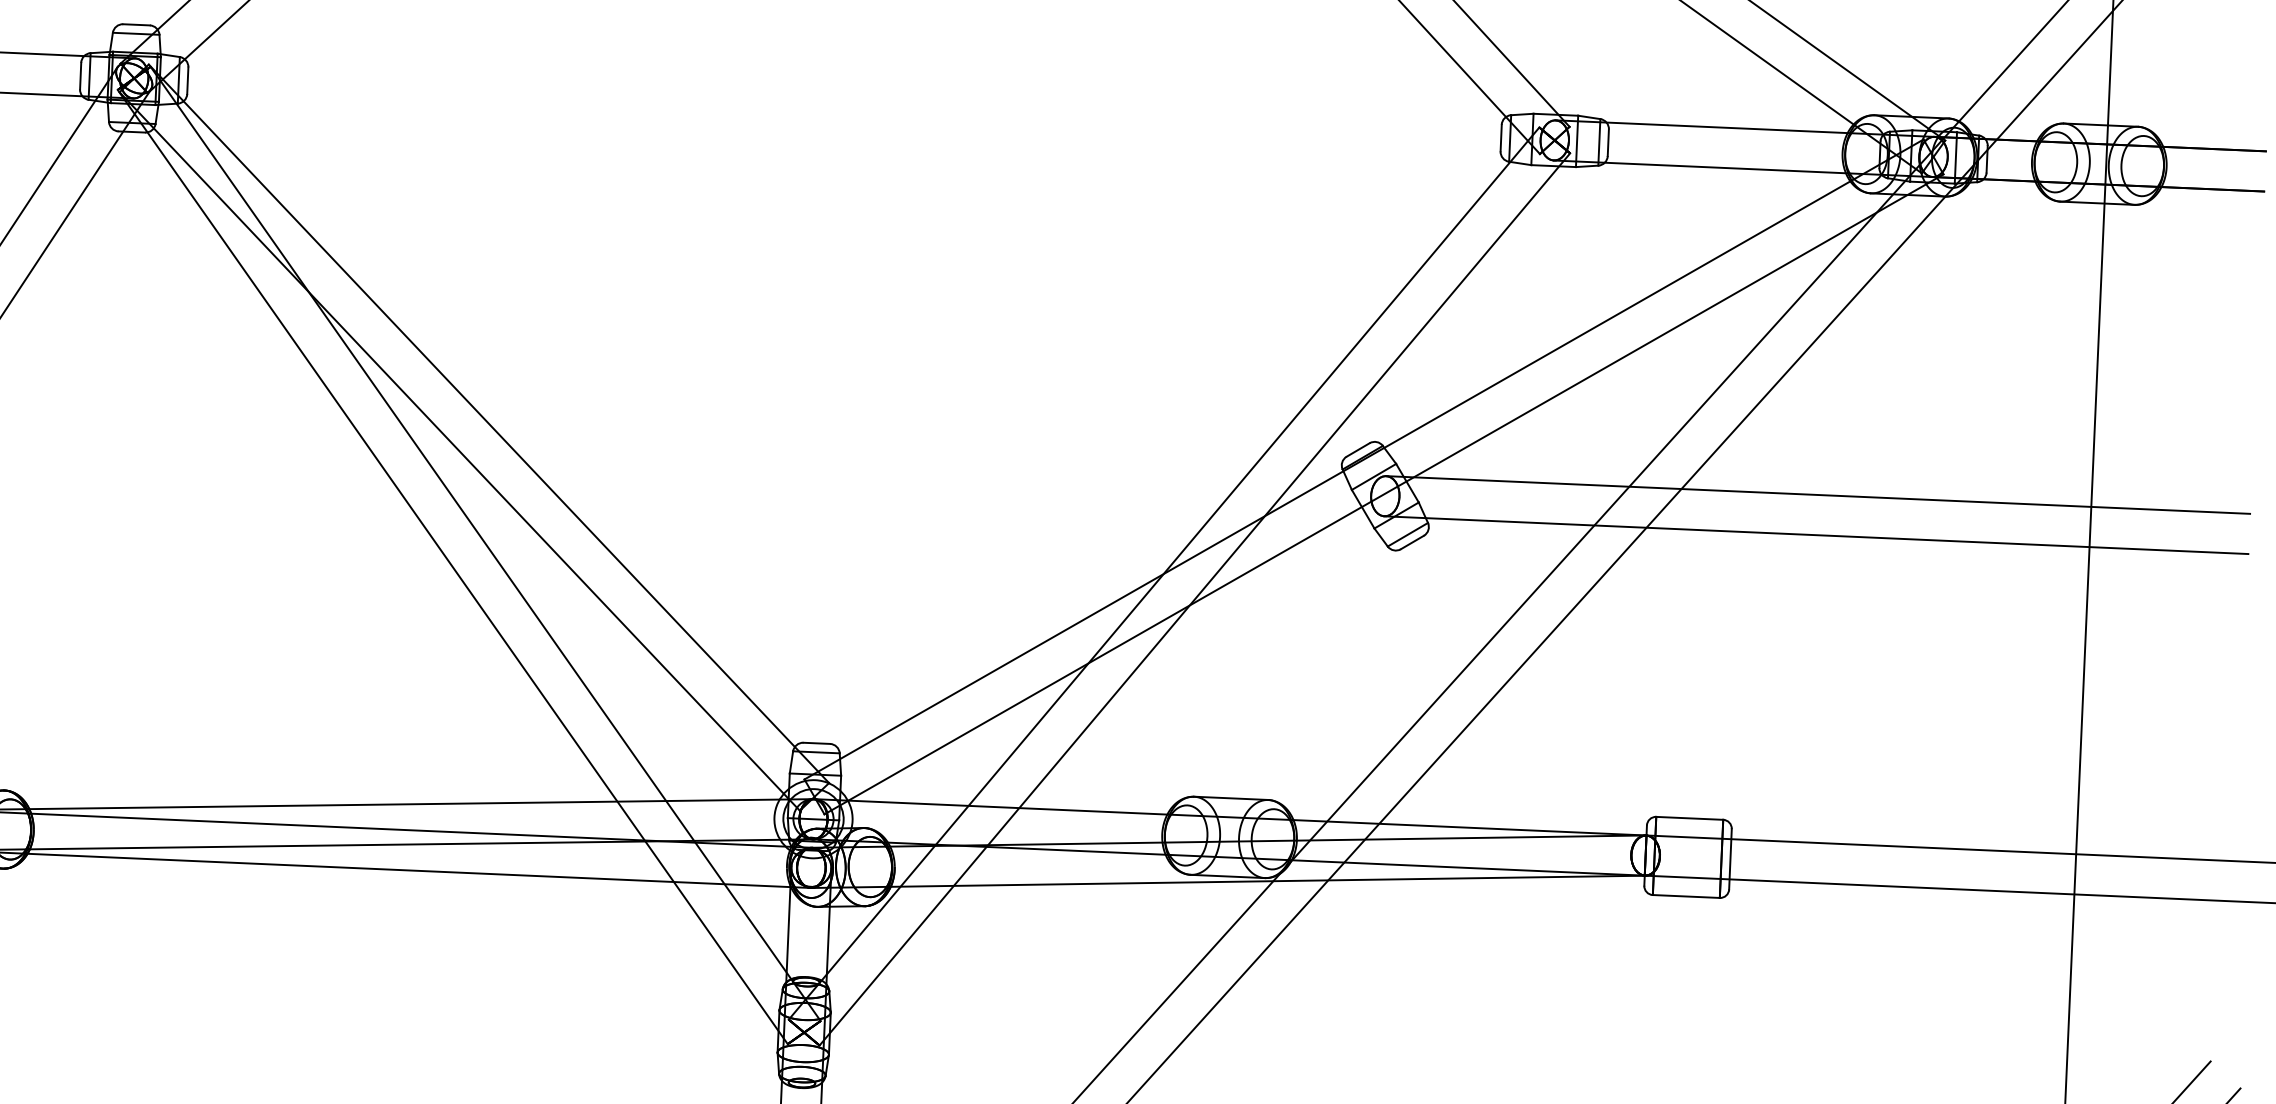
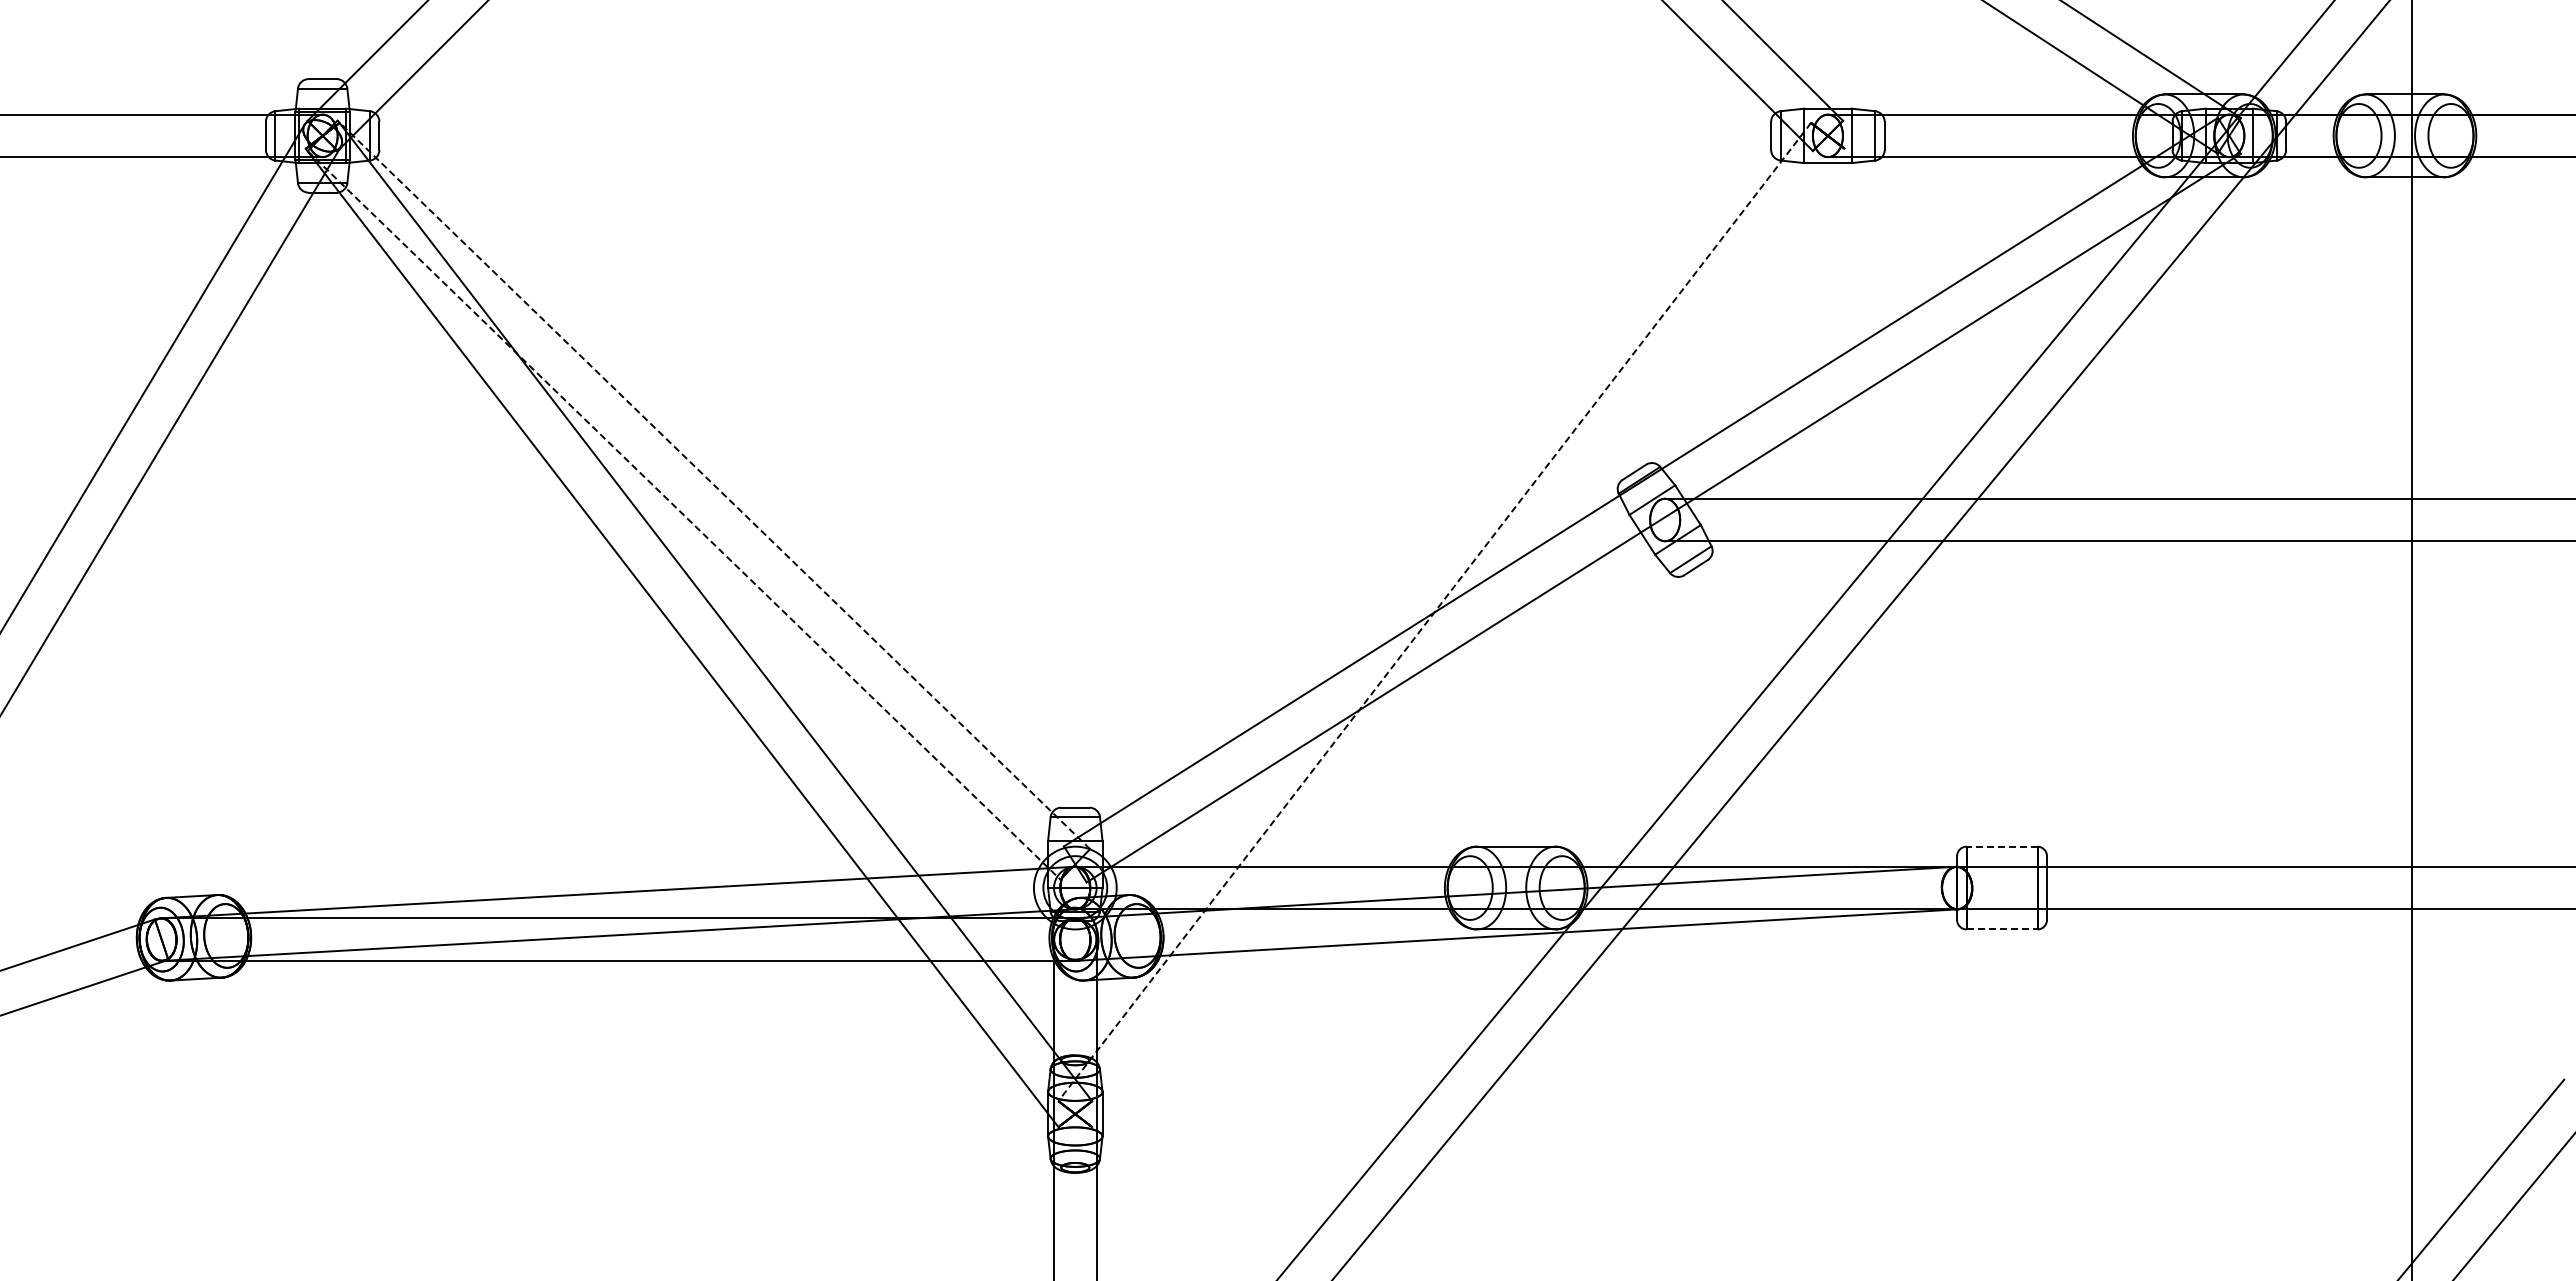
line: (488, 423) -> (713, 484), solid -> dashed
line: (460, 451) -> (684, 515), solid -> dashed
line: (1163, 573) -> (1434, 612), solid -> dashed
line: (1194, 598) -> (1468, 637), removed
line: (1689, 818) -> (2001, 846), solid -> dashed
line: (1686, 896) -> (2002, 929), solid -> dashed

